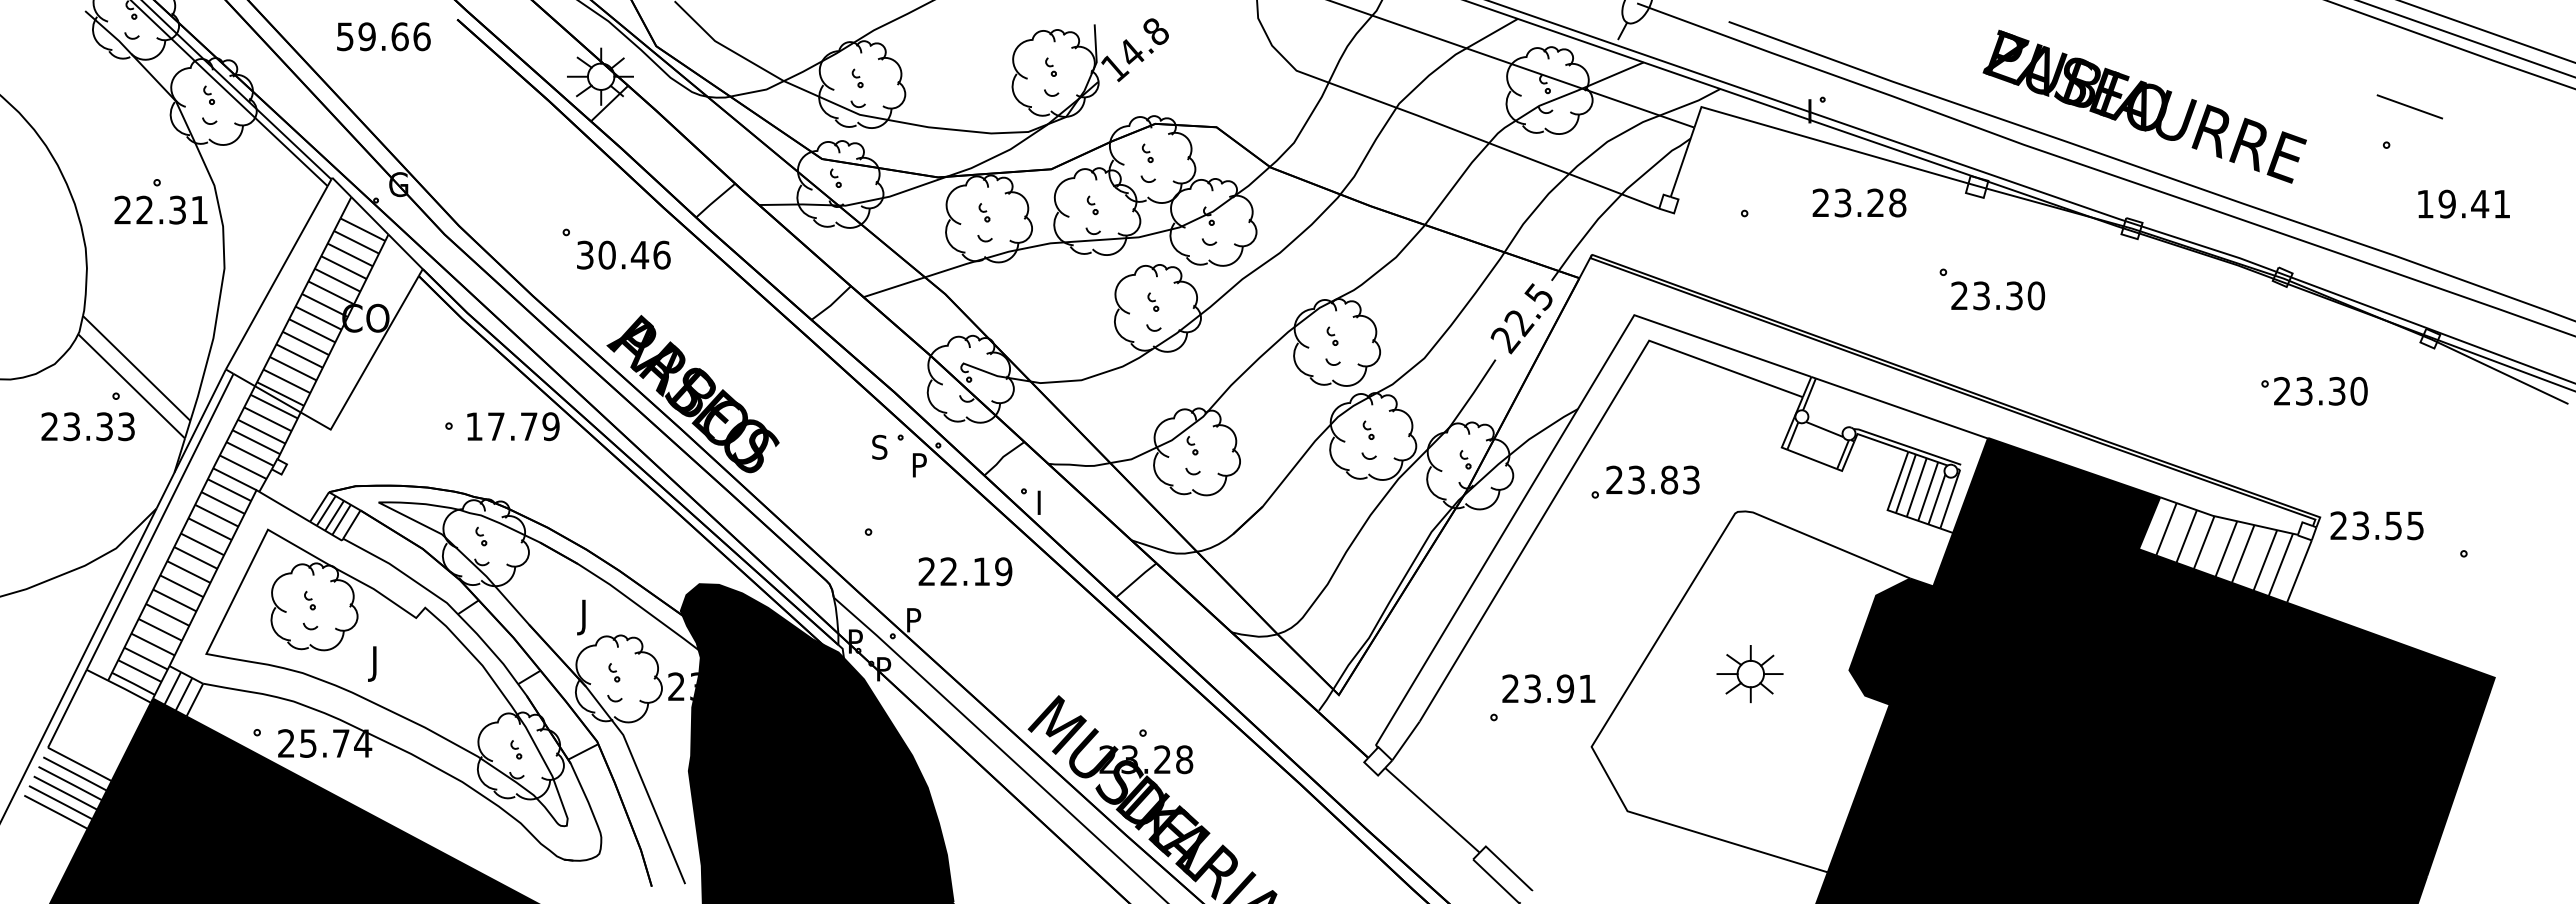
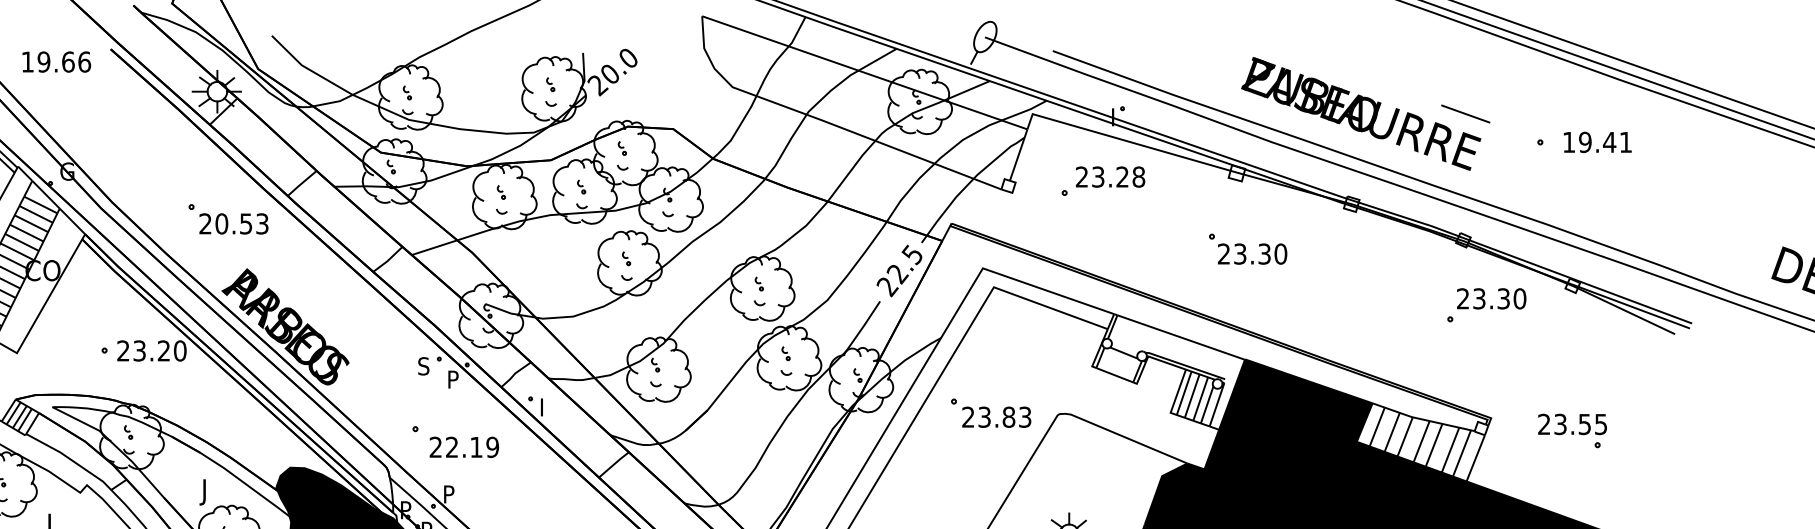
text: (345, 36) -> (27, 61), 59.66 -> 19.66
text: (1134, 50) -> (612, 72), 14.8 -> 20.0
line: (2409, 106) -> (1465, 113), moved
text: (1859, 202) -> (1110, 176), moved
text: (2463, 203) -> (1597, 141), moved
text: (623, 254) -> (233, 223), 30.46 -> 20.53
text: (2320, 390) -> (1491, 298), moved
text: (512, 426) -> (151, 350), 17.79 -> 23.20
text: (1652, 479) -> (996, 416), moved
text: (2376, 525) -> (1572, 424), moved
text: (965, 571) -> (464, 447), moved

